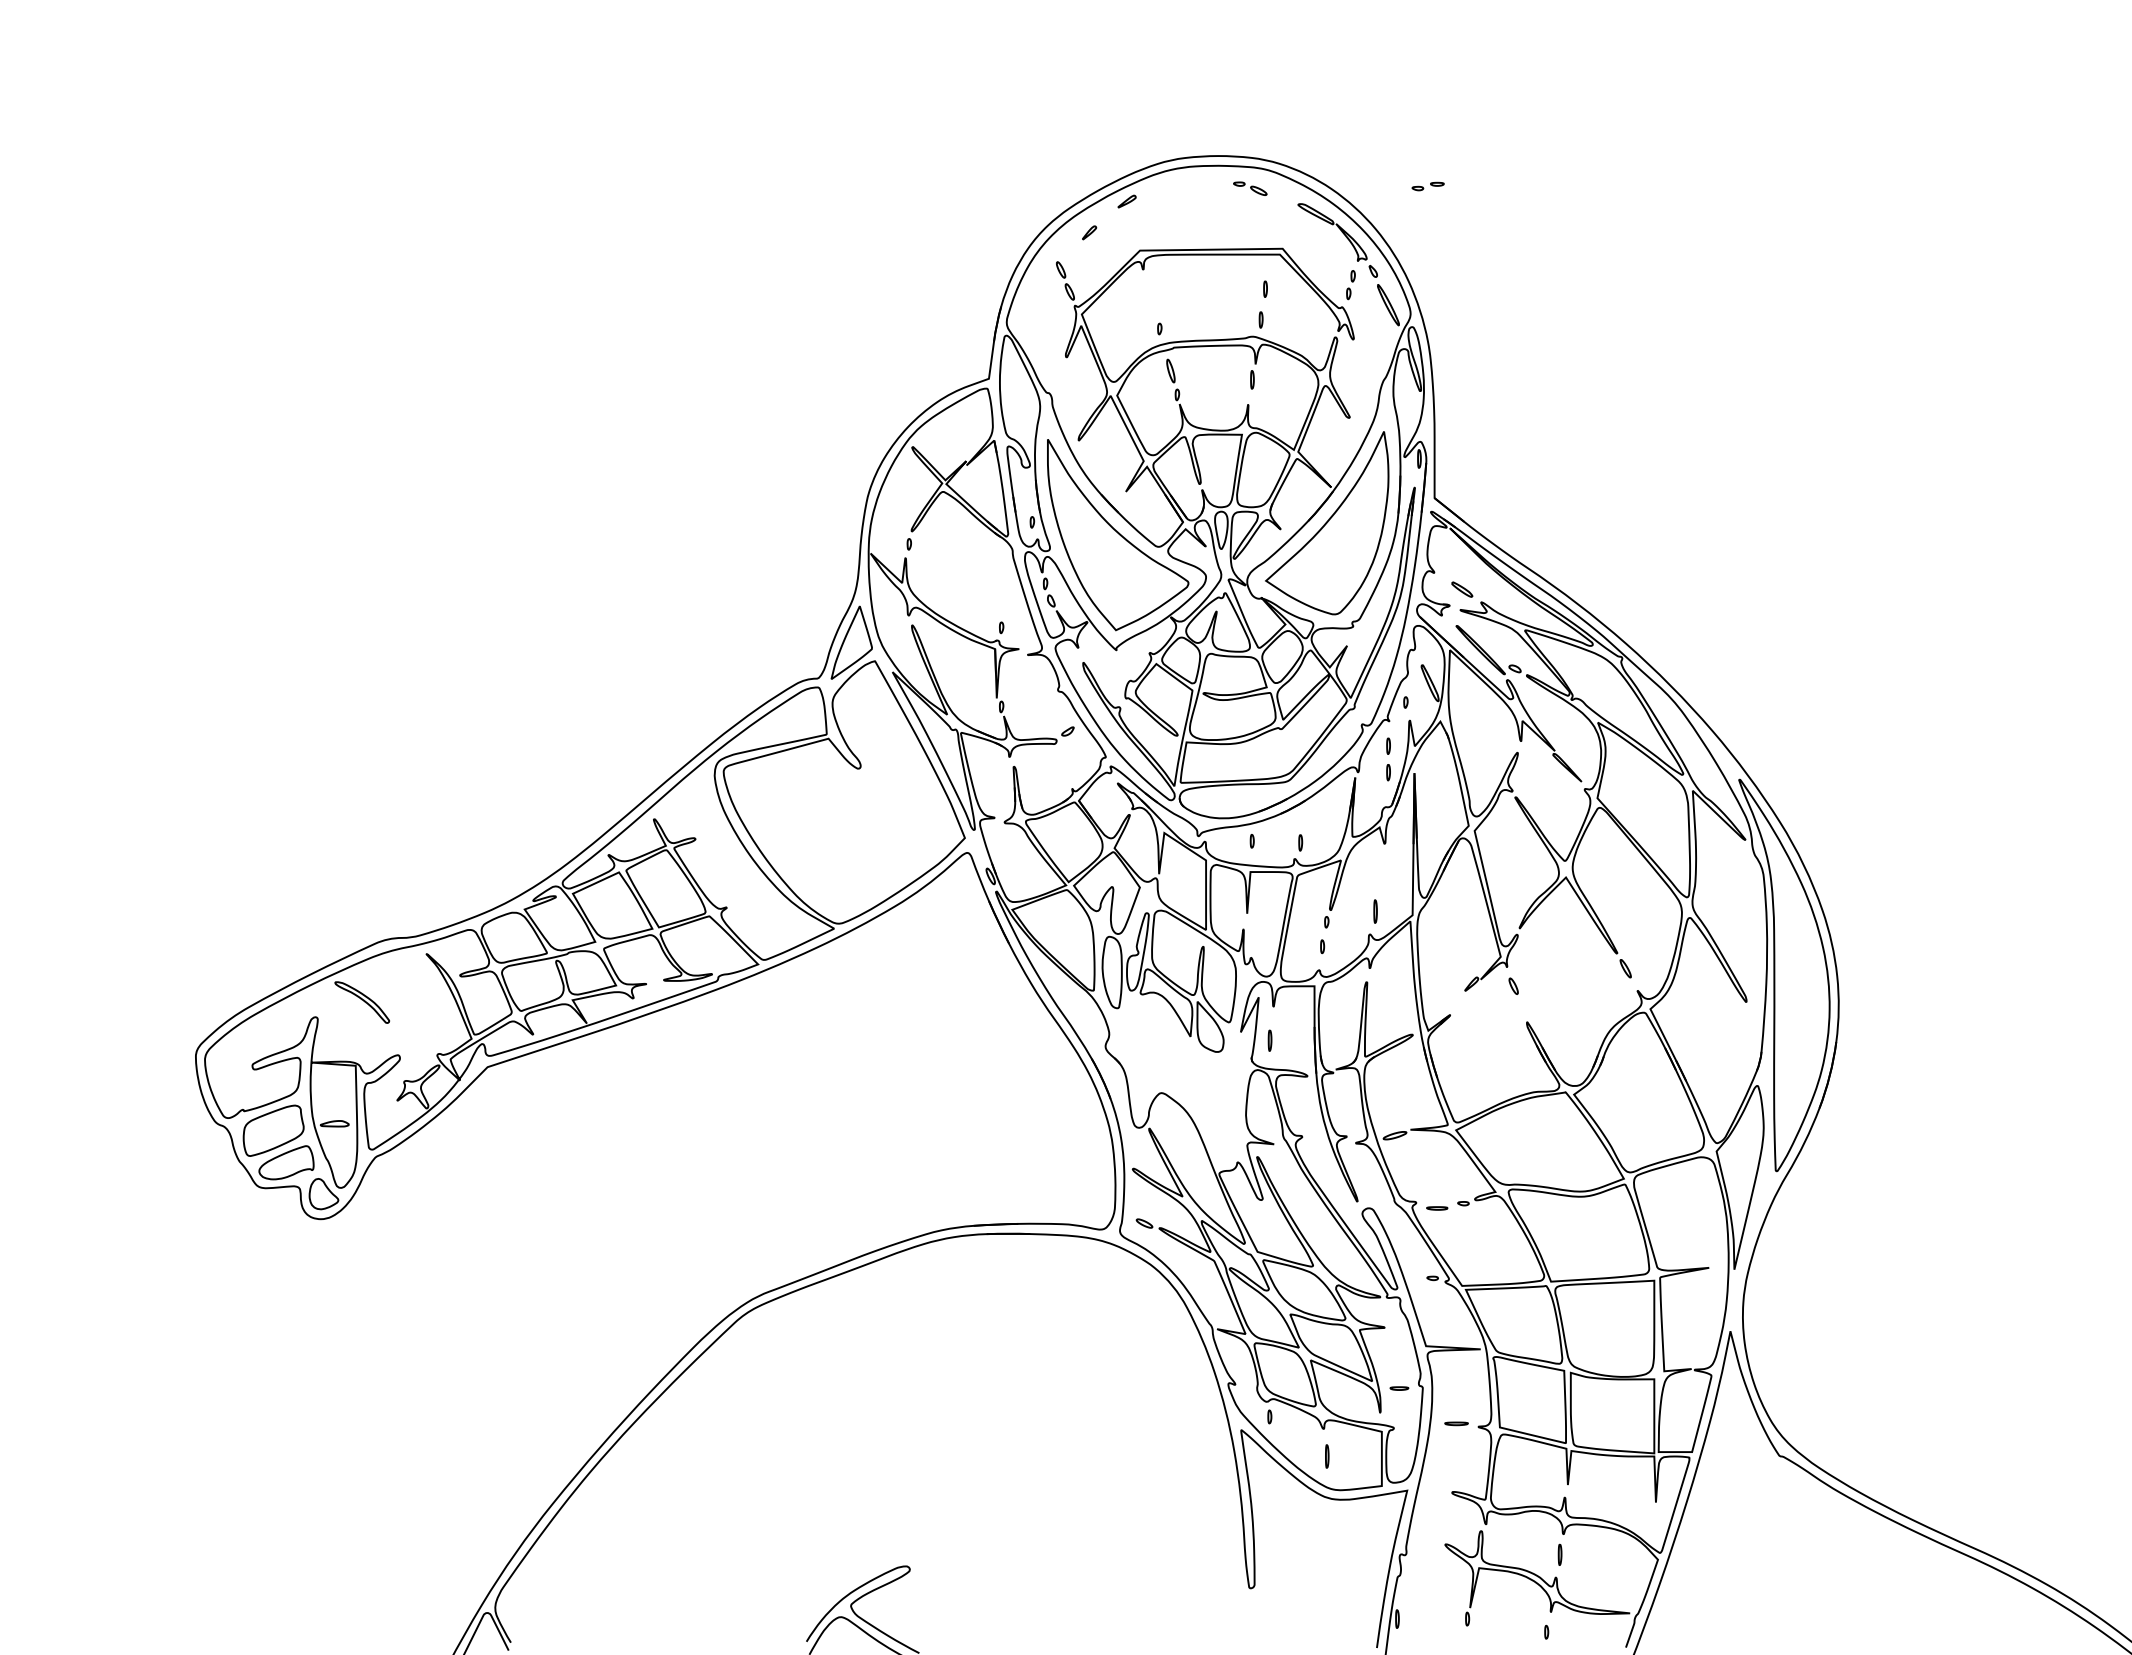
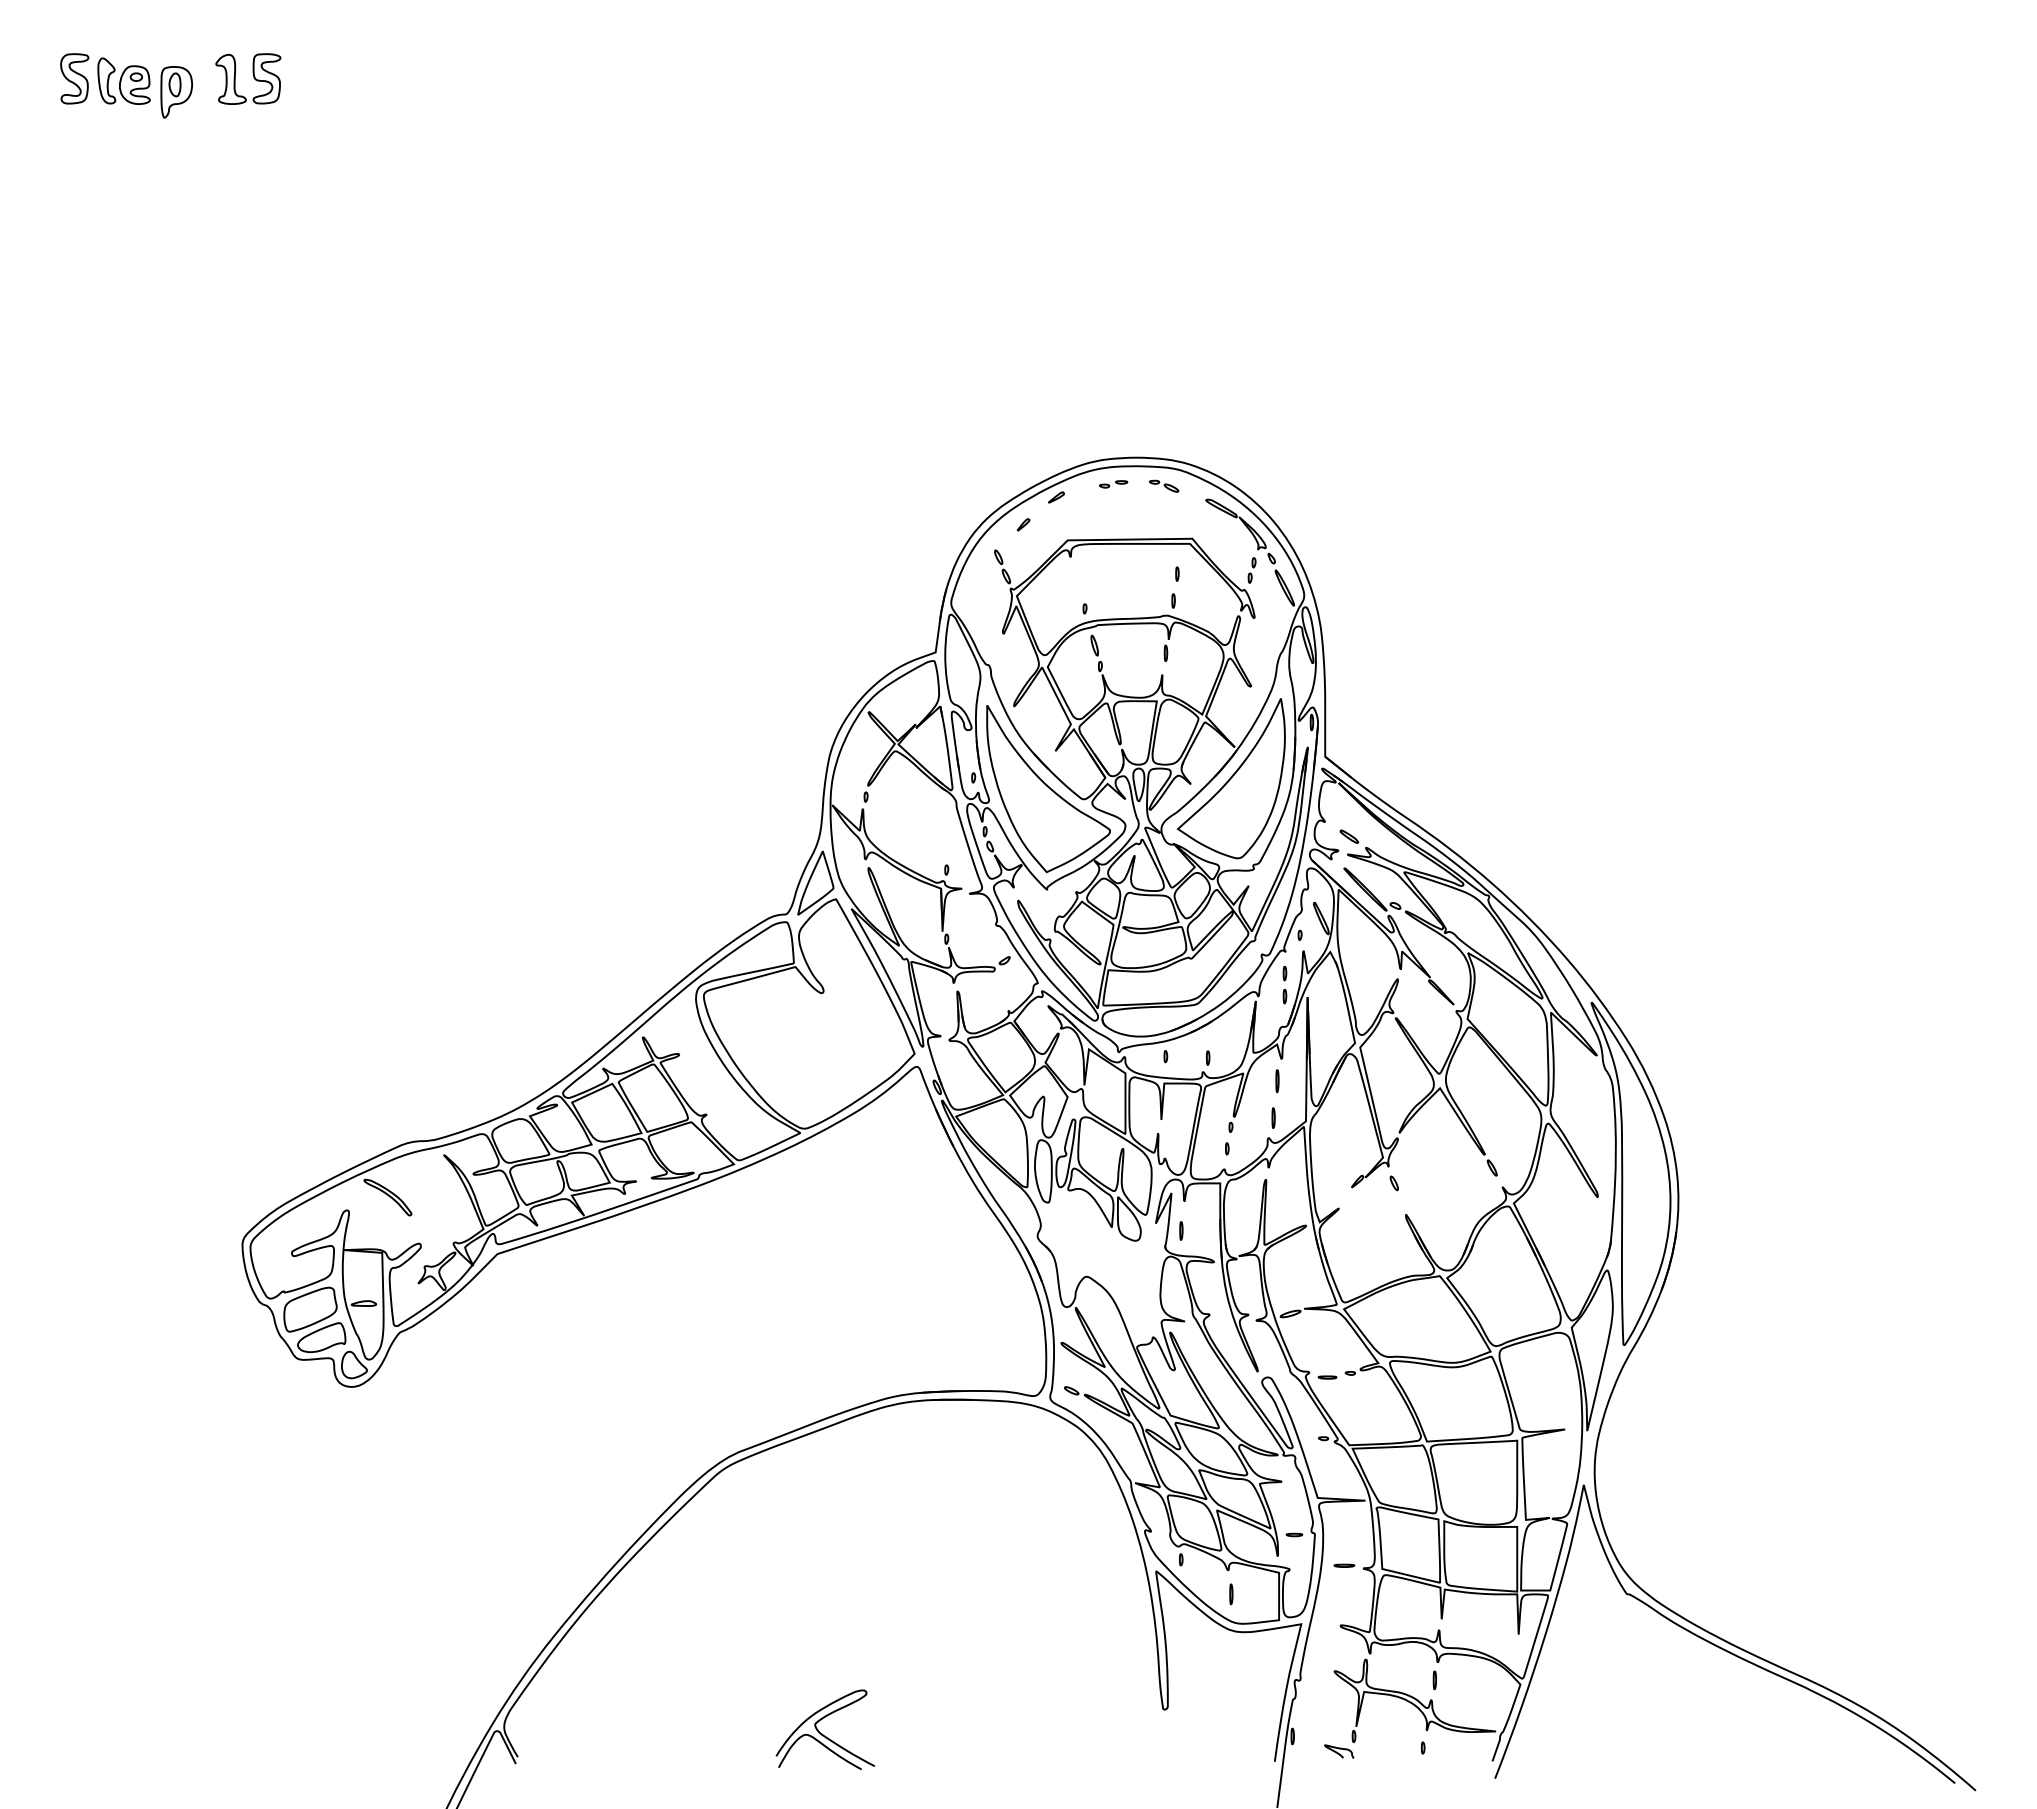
part: (1428, 186) -> (1113, 484), moved
line: (1380, 869) -> (1277, 1081), added
curve: (1449, 1637) -> (1338, 1752), added

